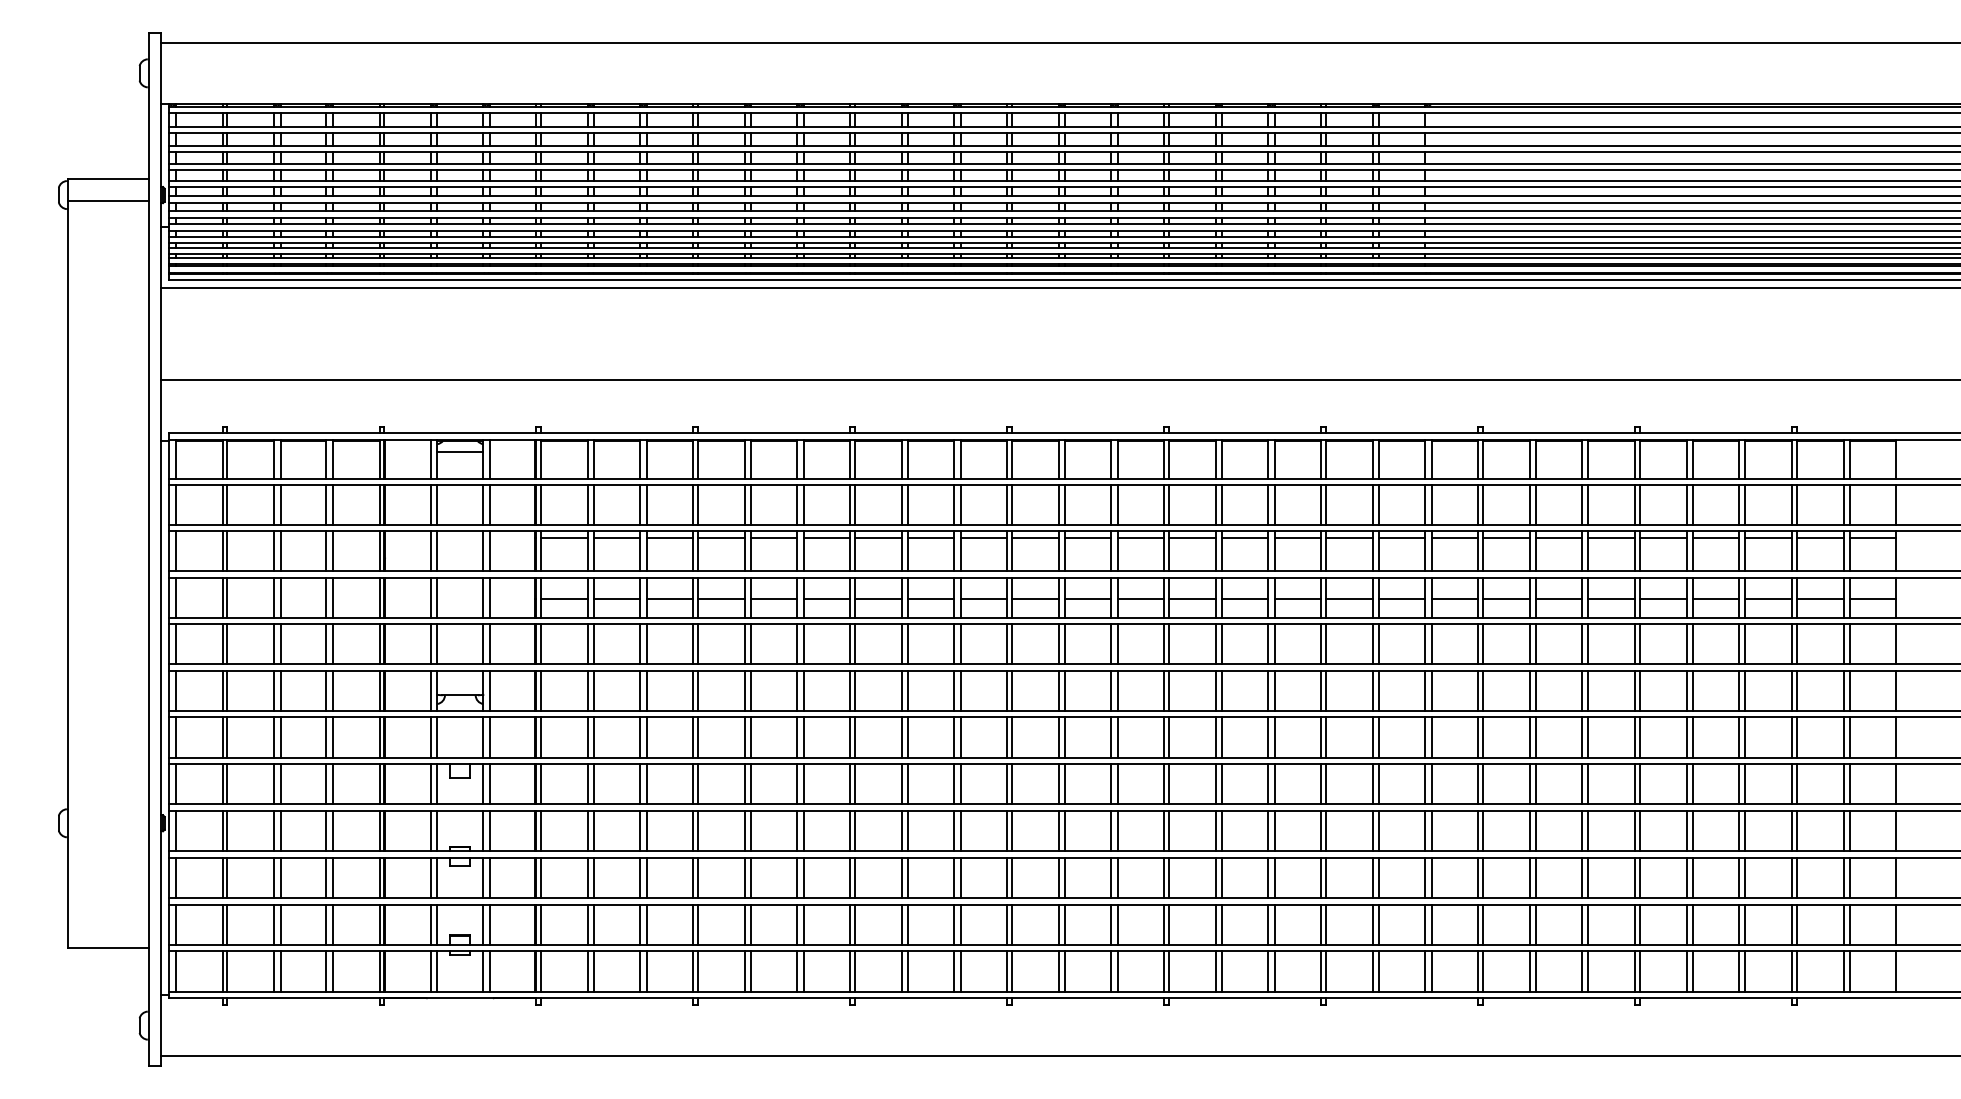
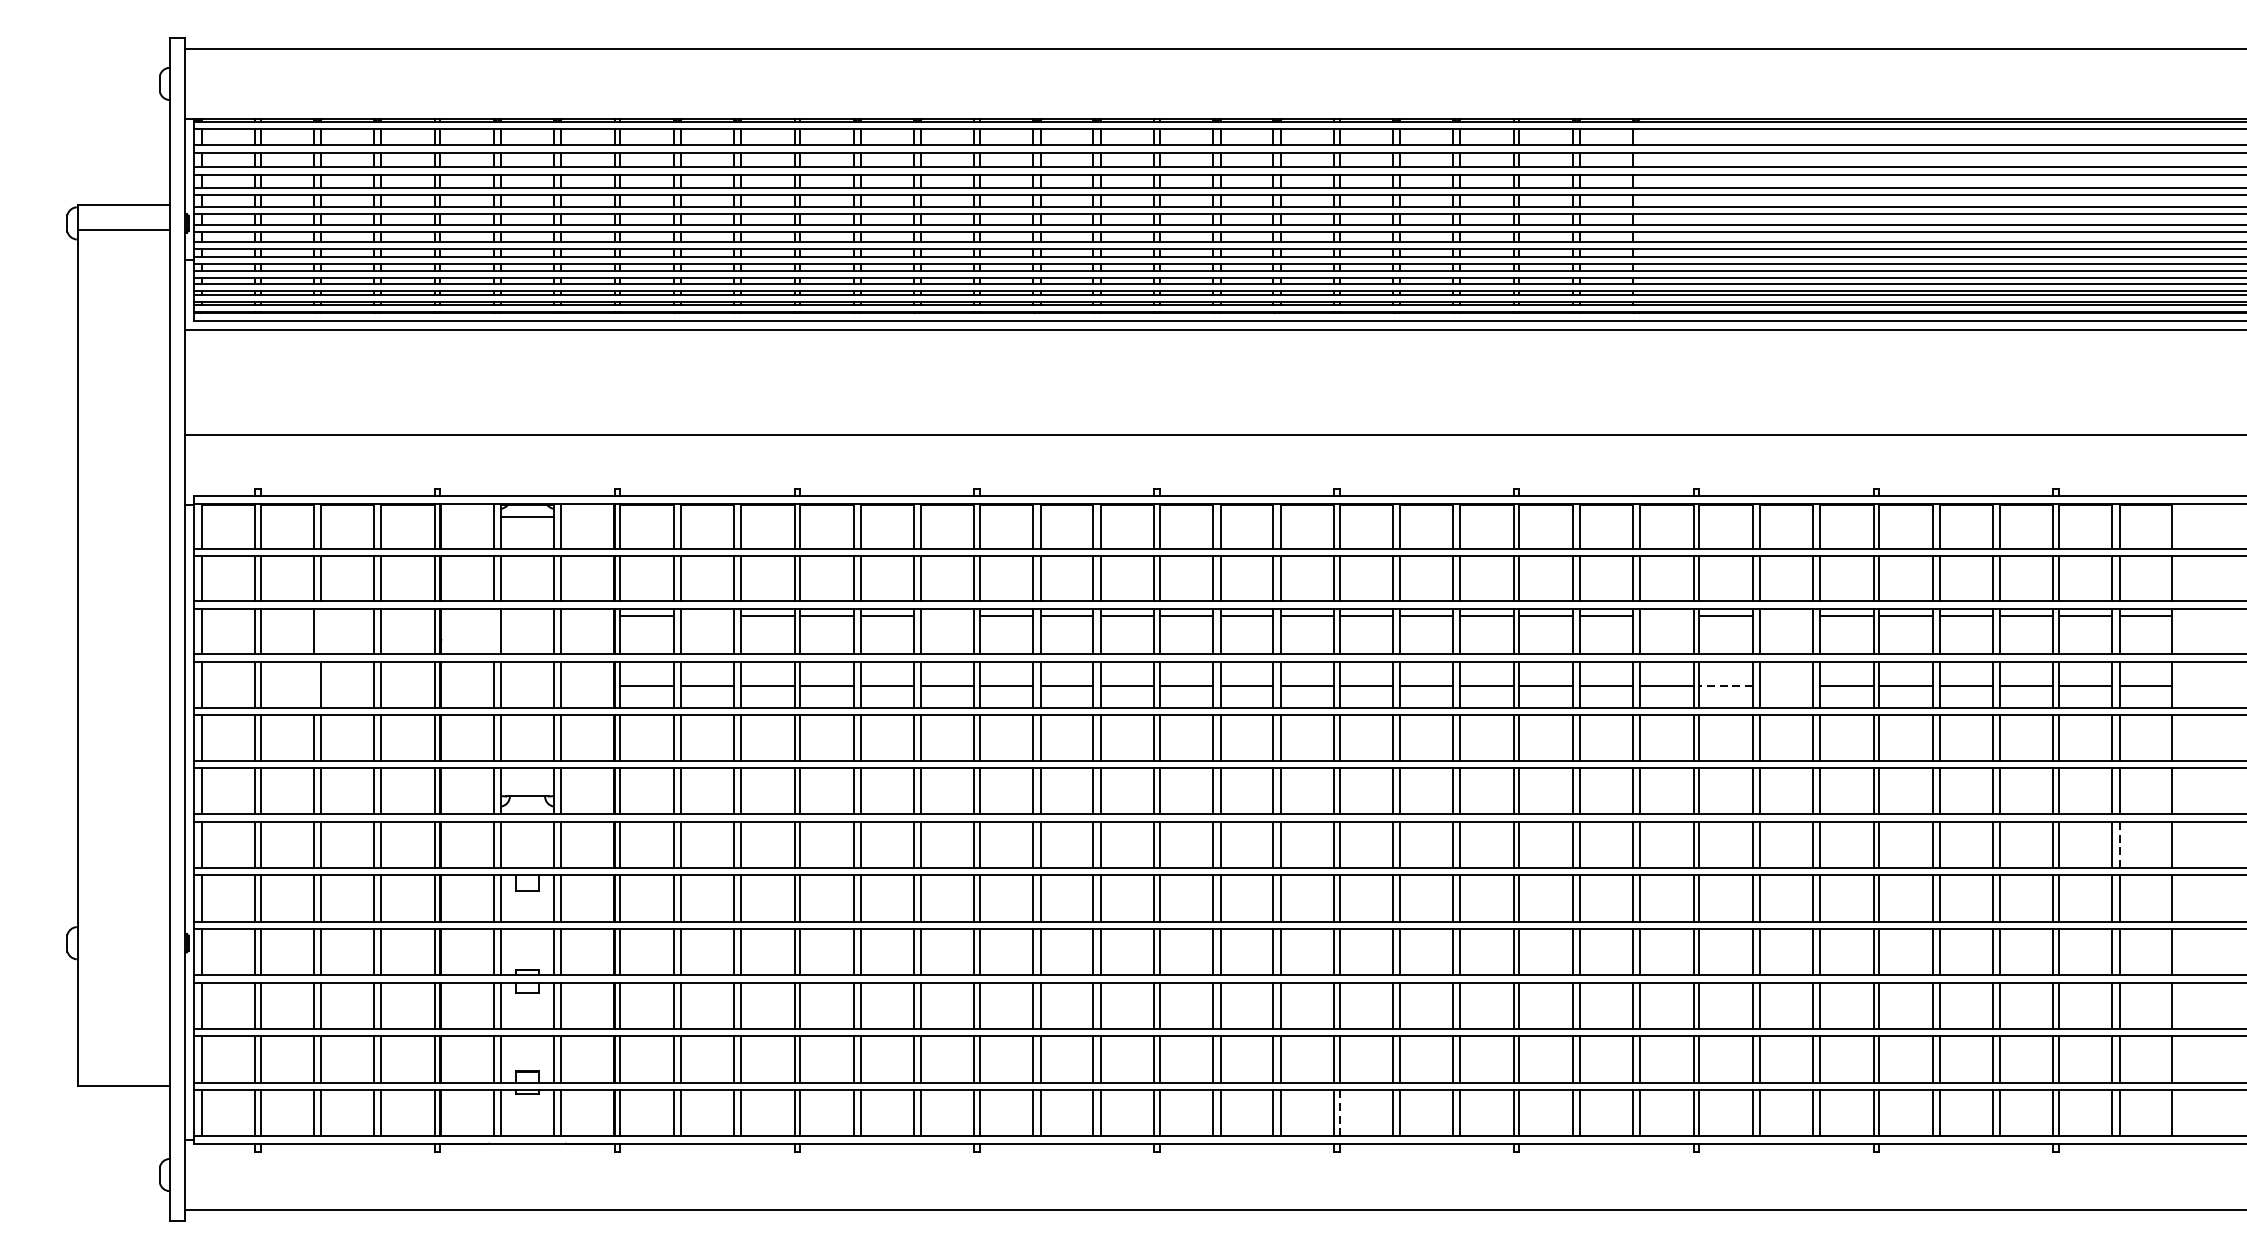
line: (617, 537) -> (707, 615), removed
line: (826, 537) -> (947, 615), removed
line: (1454, 537) -> (1666, 615), removed
line: (1558, 537) -> (1785, 615), removed
line: (280, 551) -> (321, 631), removed
line: (431, 551) -> (494, 631), removed
line: (274, 597) -> (314, 684), removed
line: (1505, 599) -> (1725, 686), solid -> dashed
line: (1558, 599) -> (1785, 686), removed
line: (1850, 736) -> (2120, 843), solid -> dashed
line: (1169, 971) -> (1340, 1113), solid -> dashed

